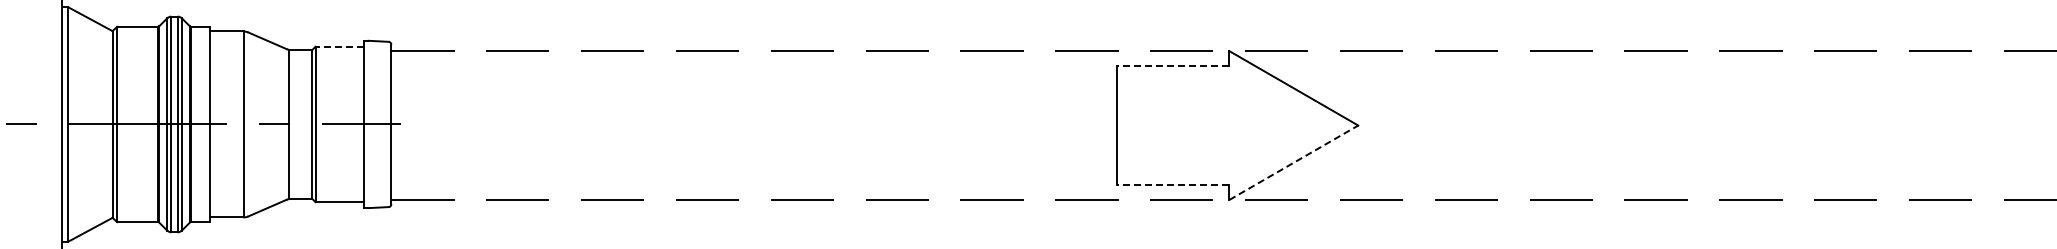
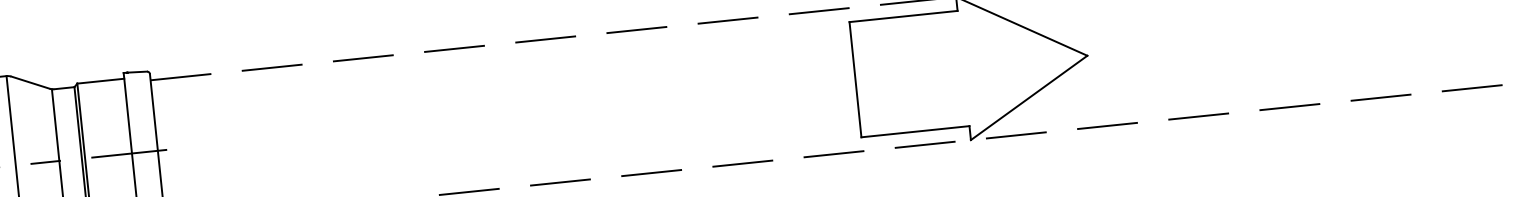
line: (339, 46) -> (100, 80), dashed -> solid
line: (1172, 65) -> (902, 16), dashed -> solid
line: (1294, 162) -> (1029, 97), dashed -> solid
line: (1172, 185) -> (914, 131), dashed -> solid

